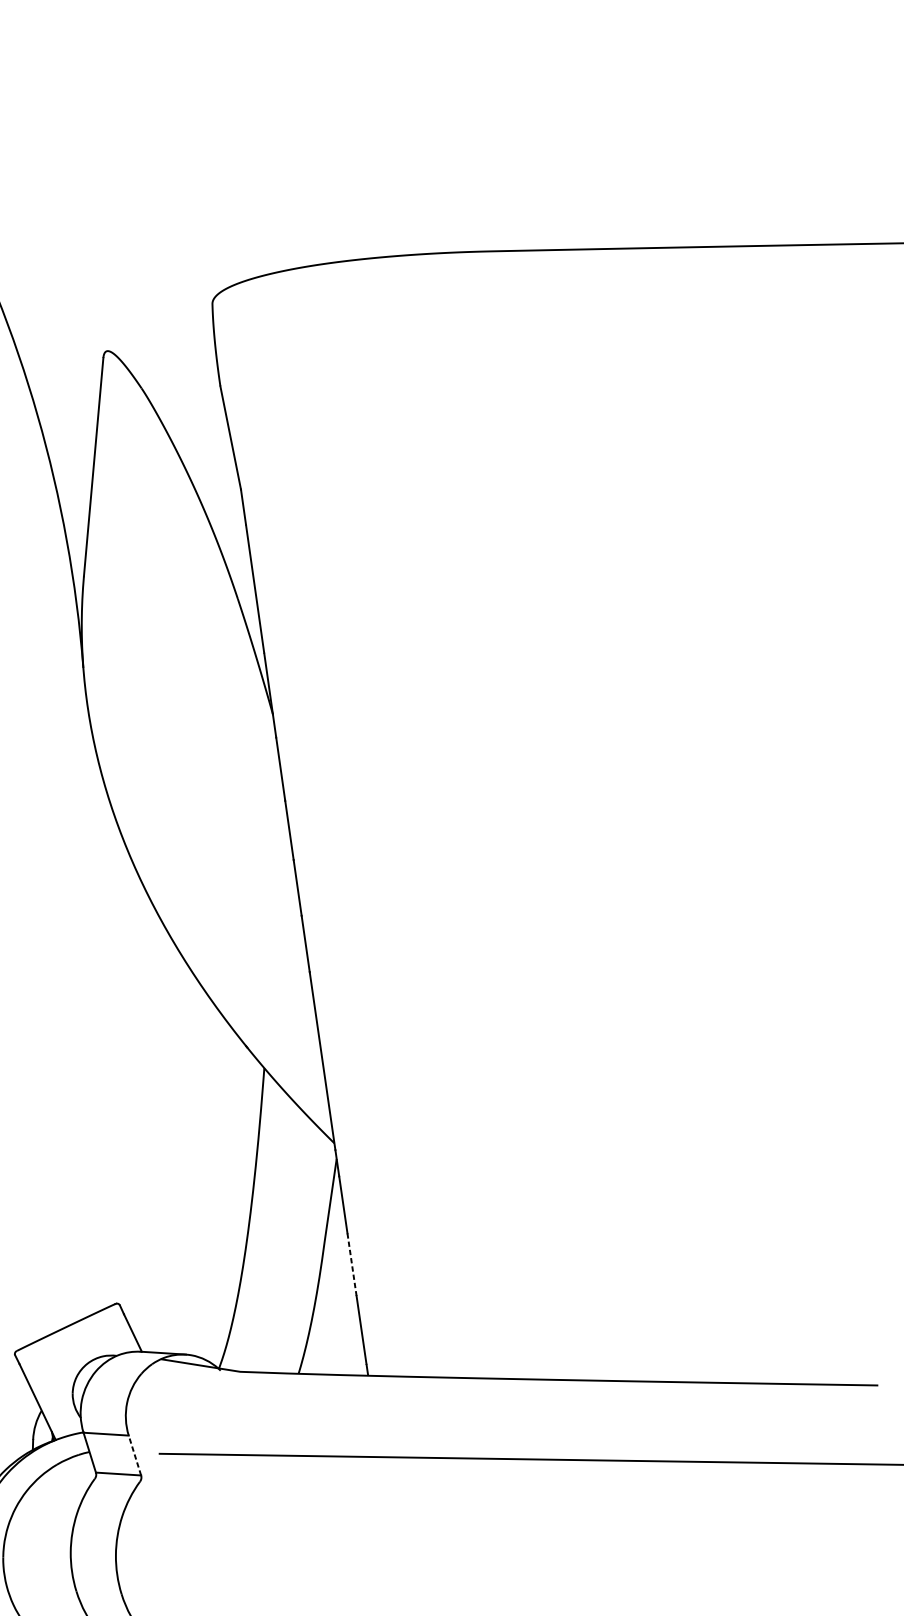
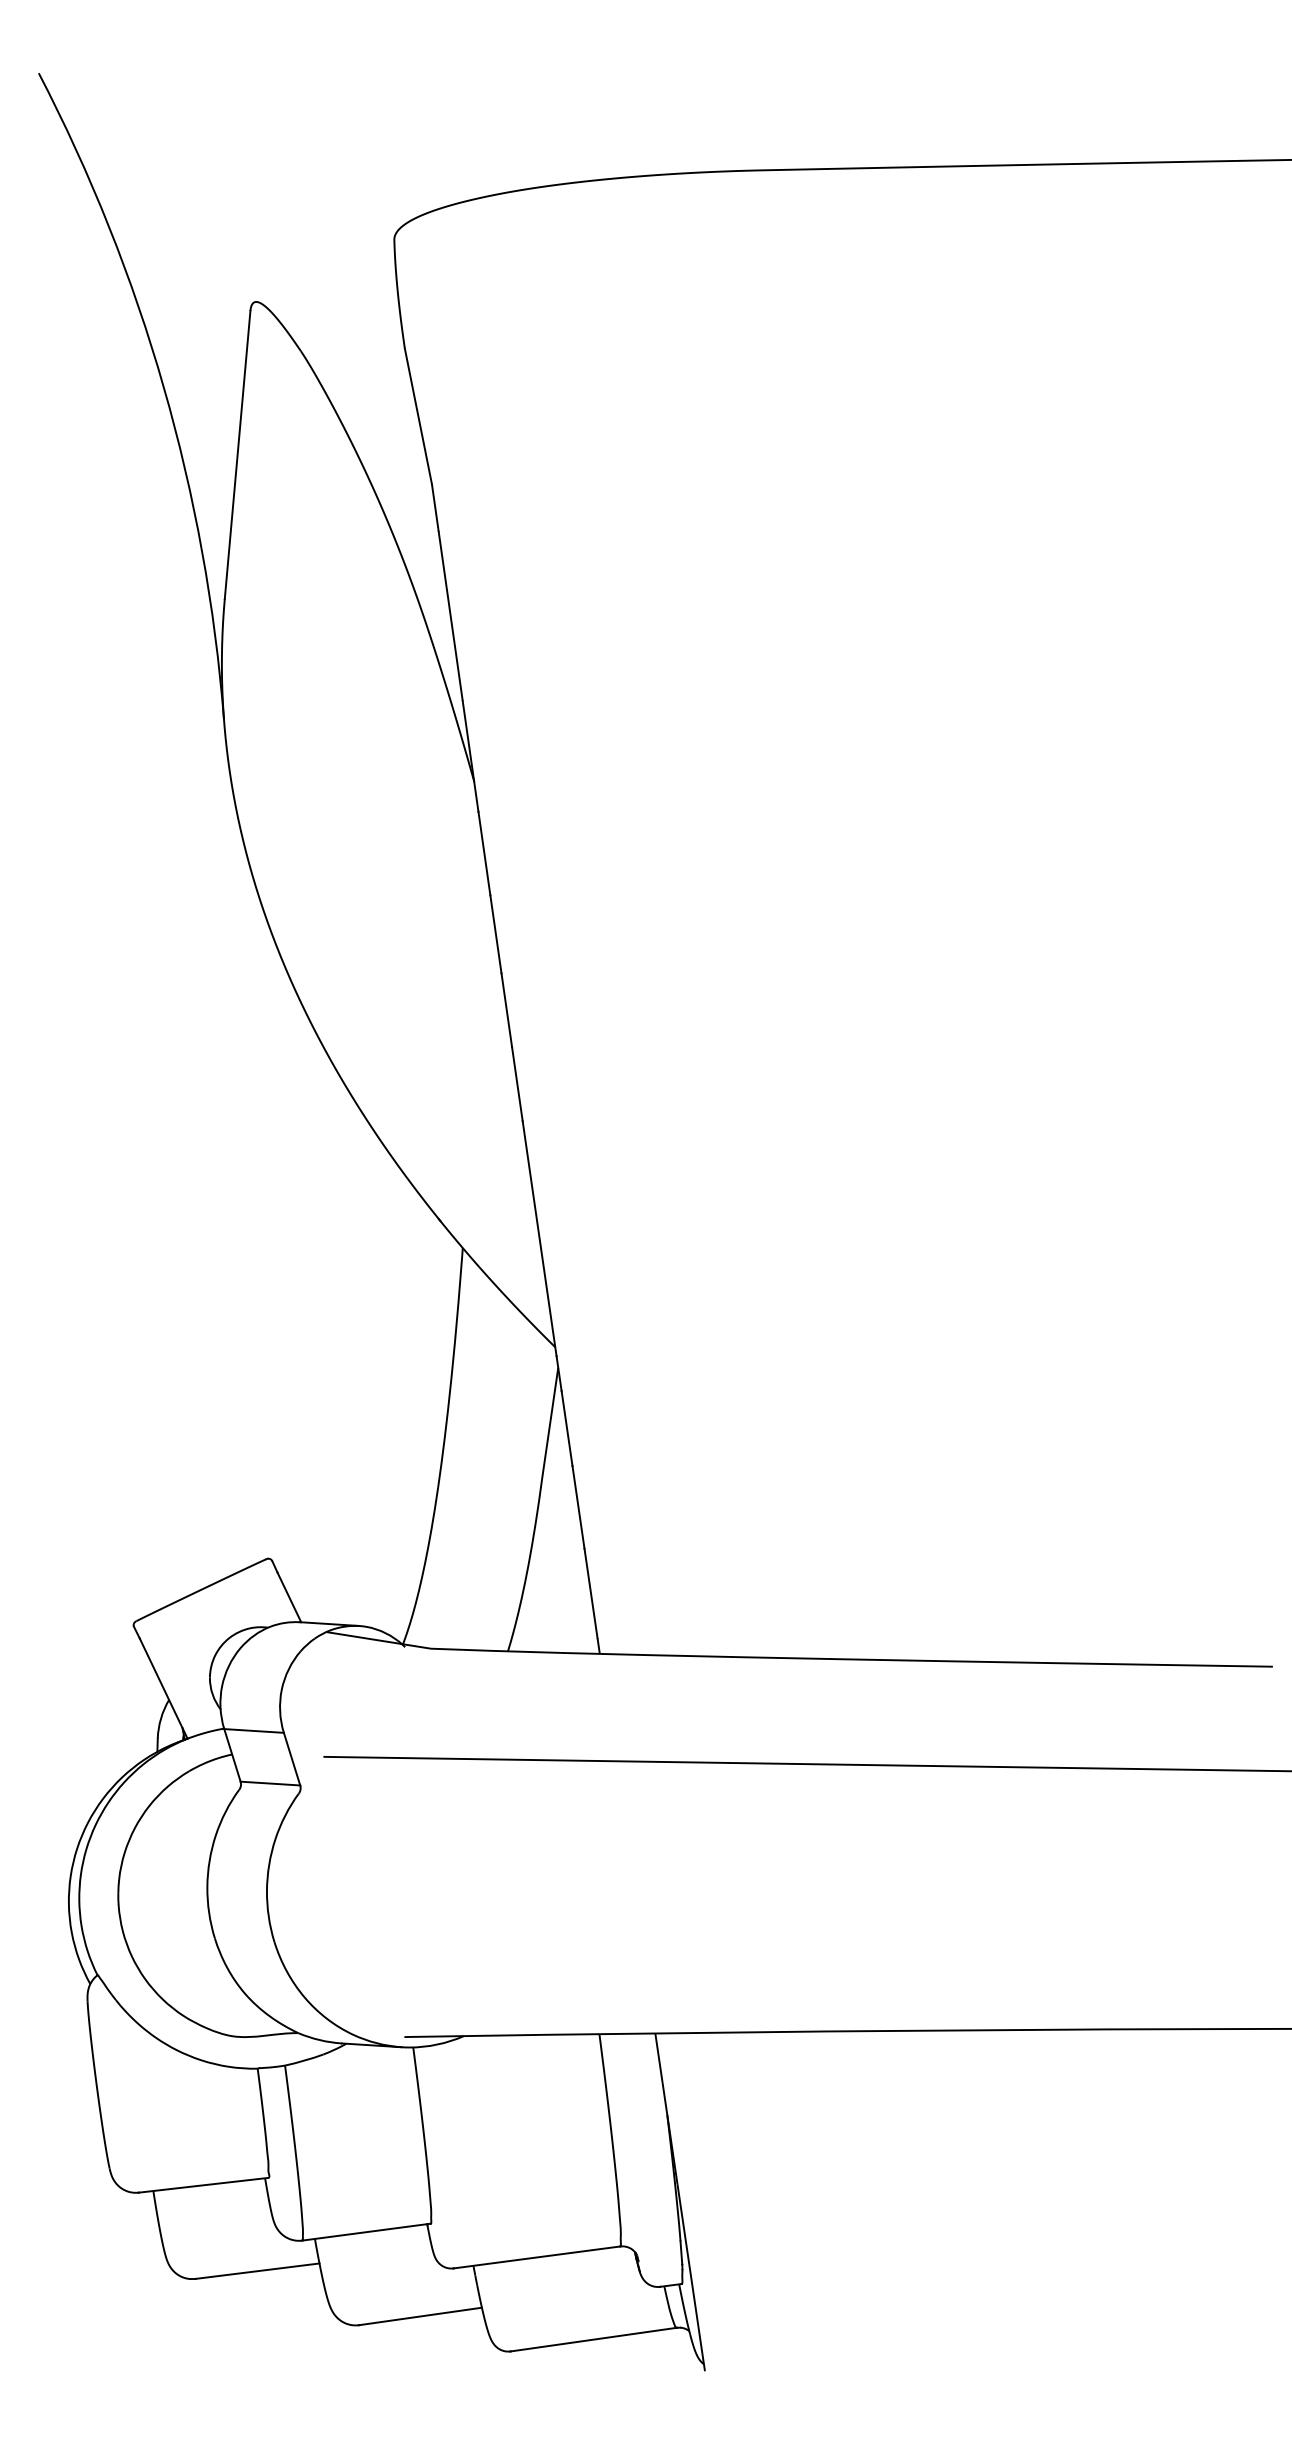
line: (352, 1264) -> (578, 1507), dashed -> solid
line: (135, 1455) -> (292, 1759), dashed -> solid

